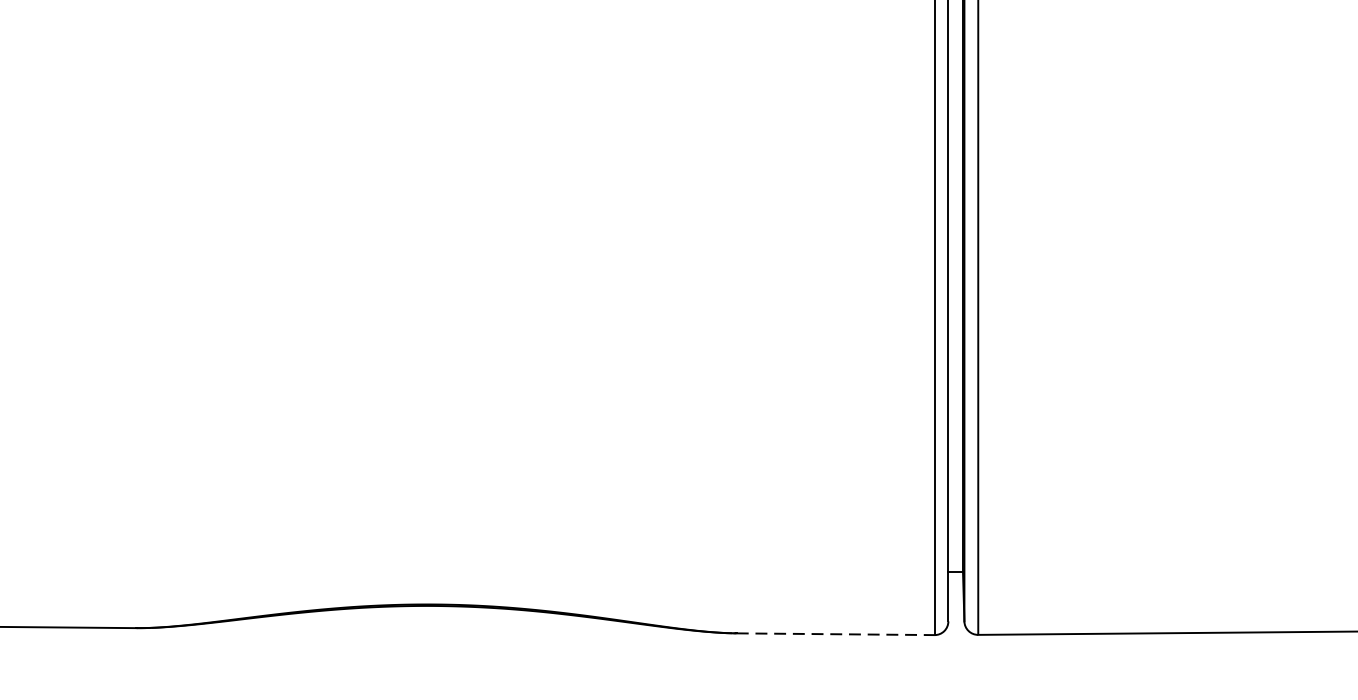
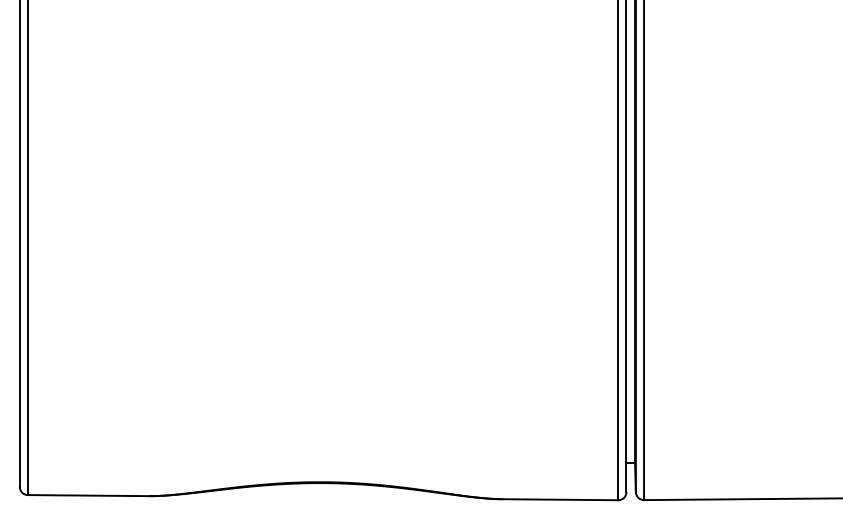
line: (836, 633) -> (560, 499), dashed -> solid

